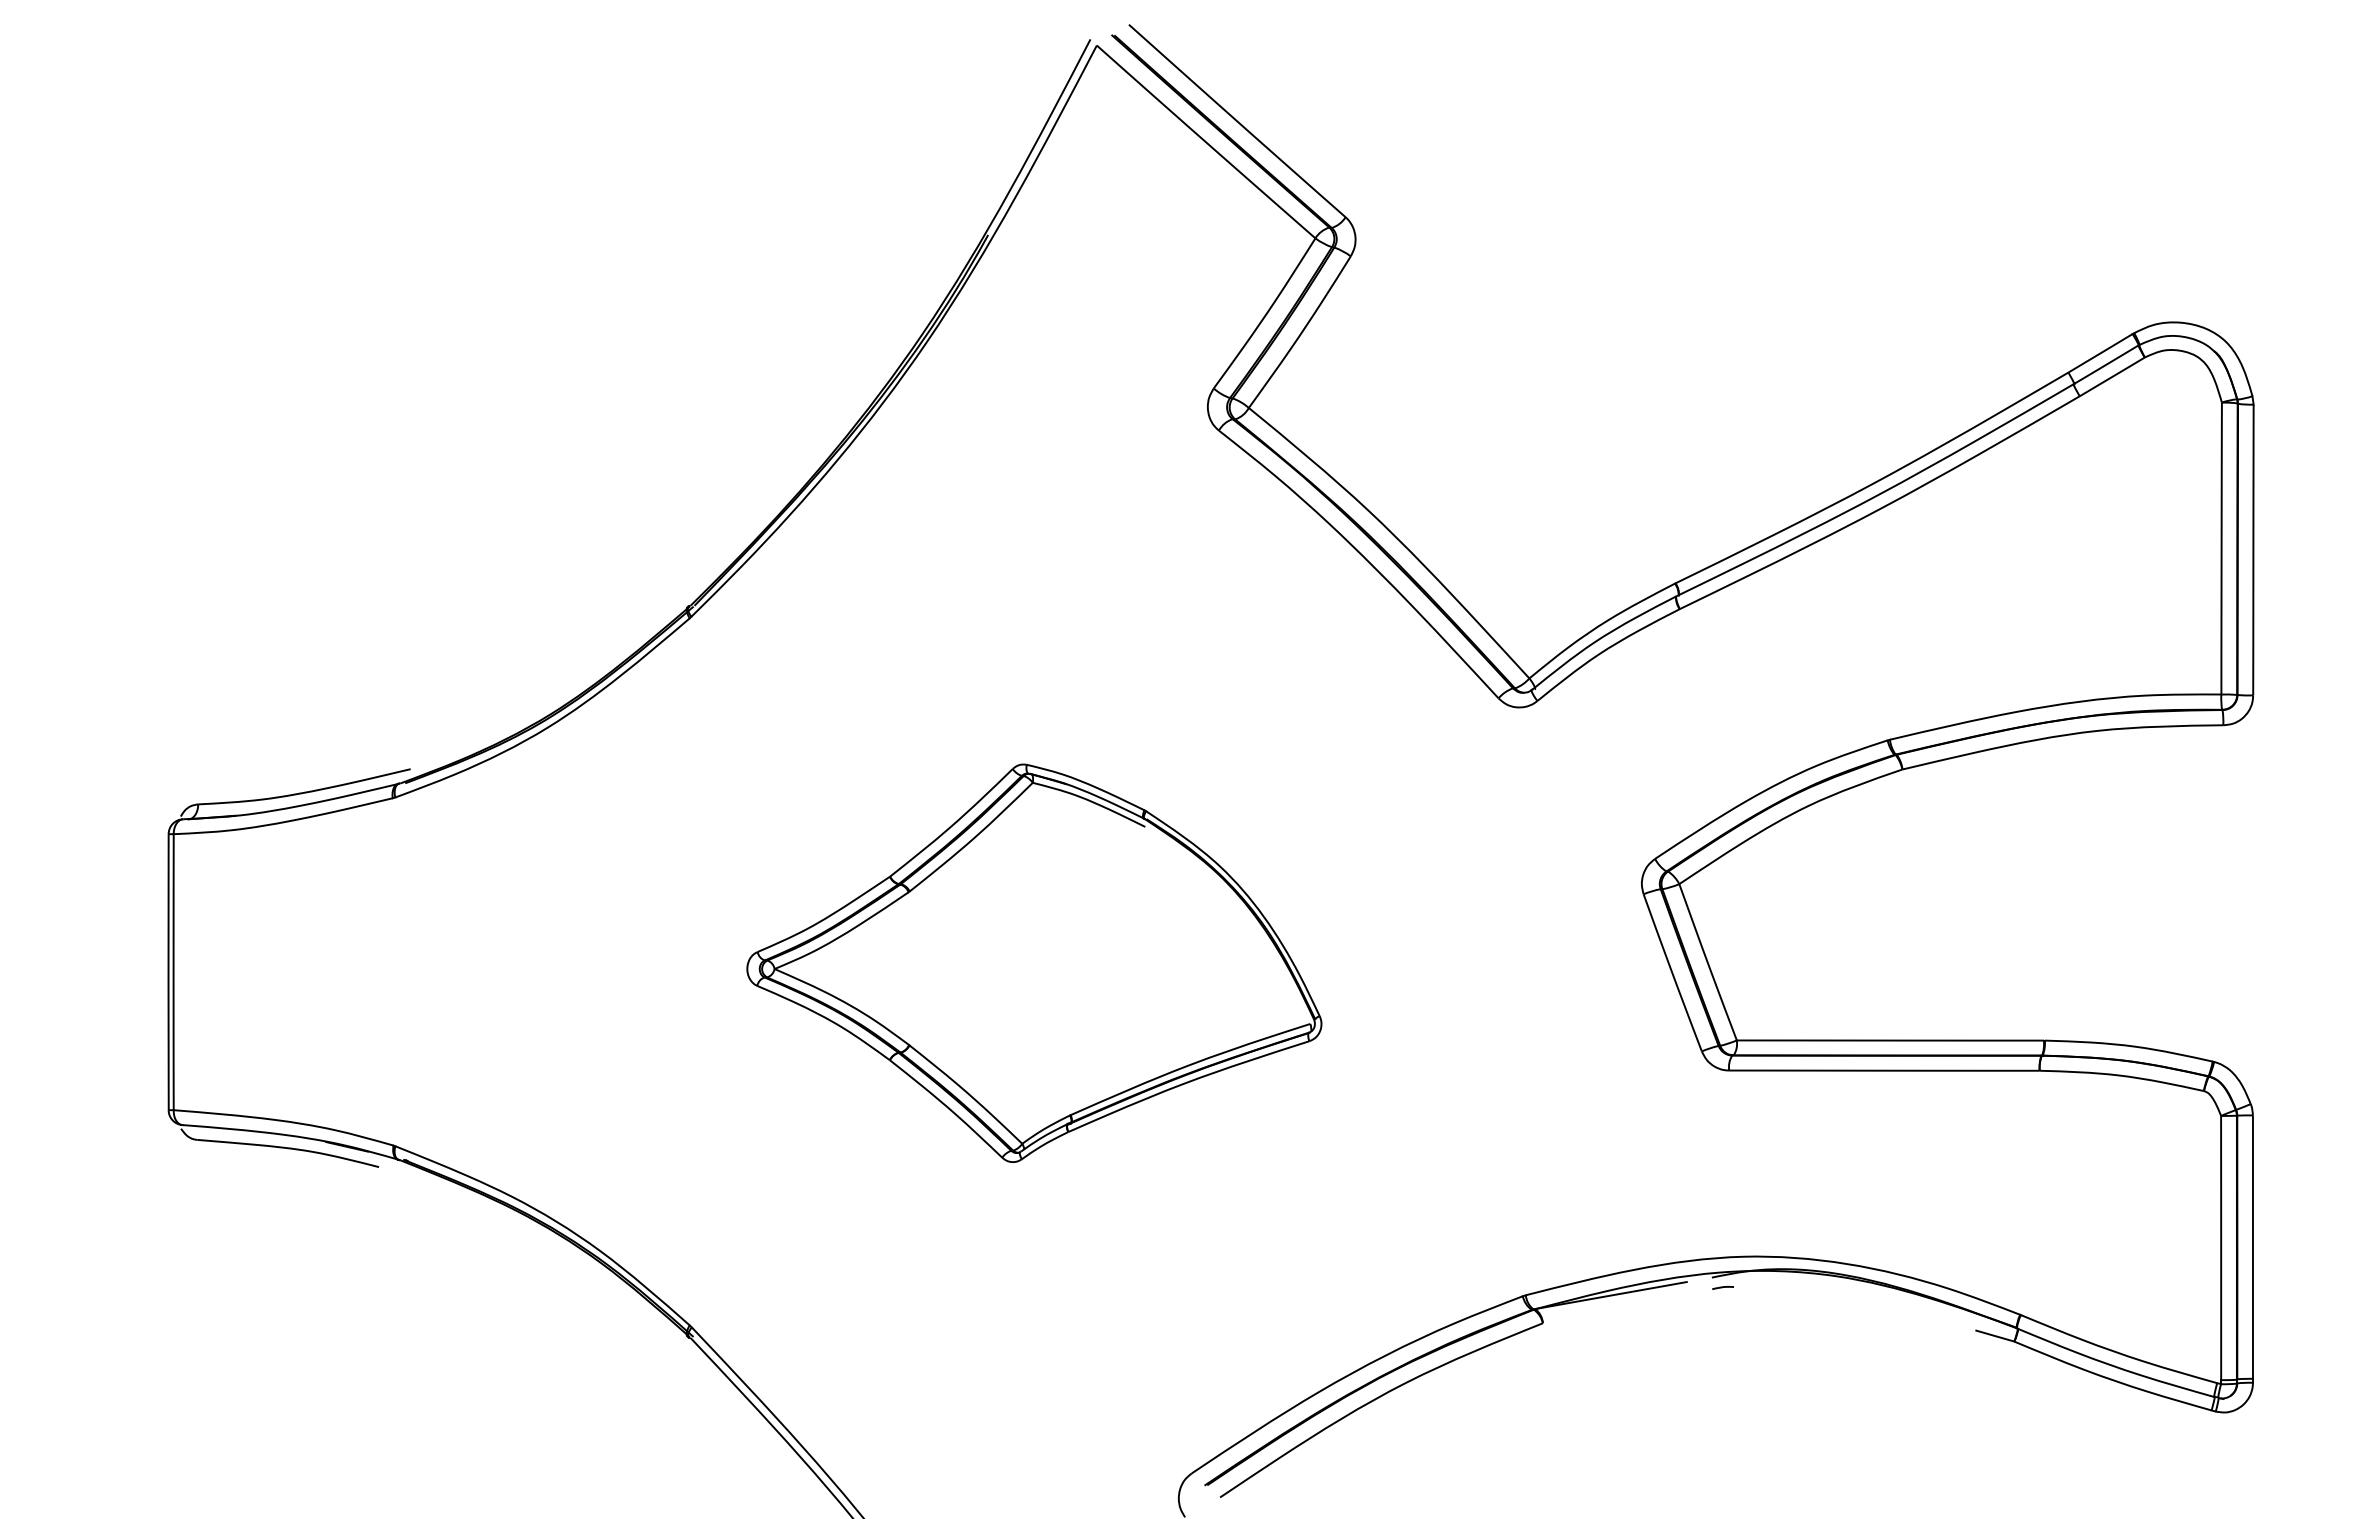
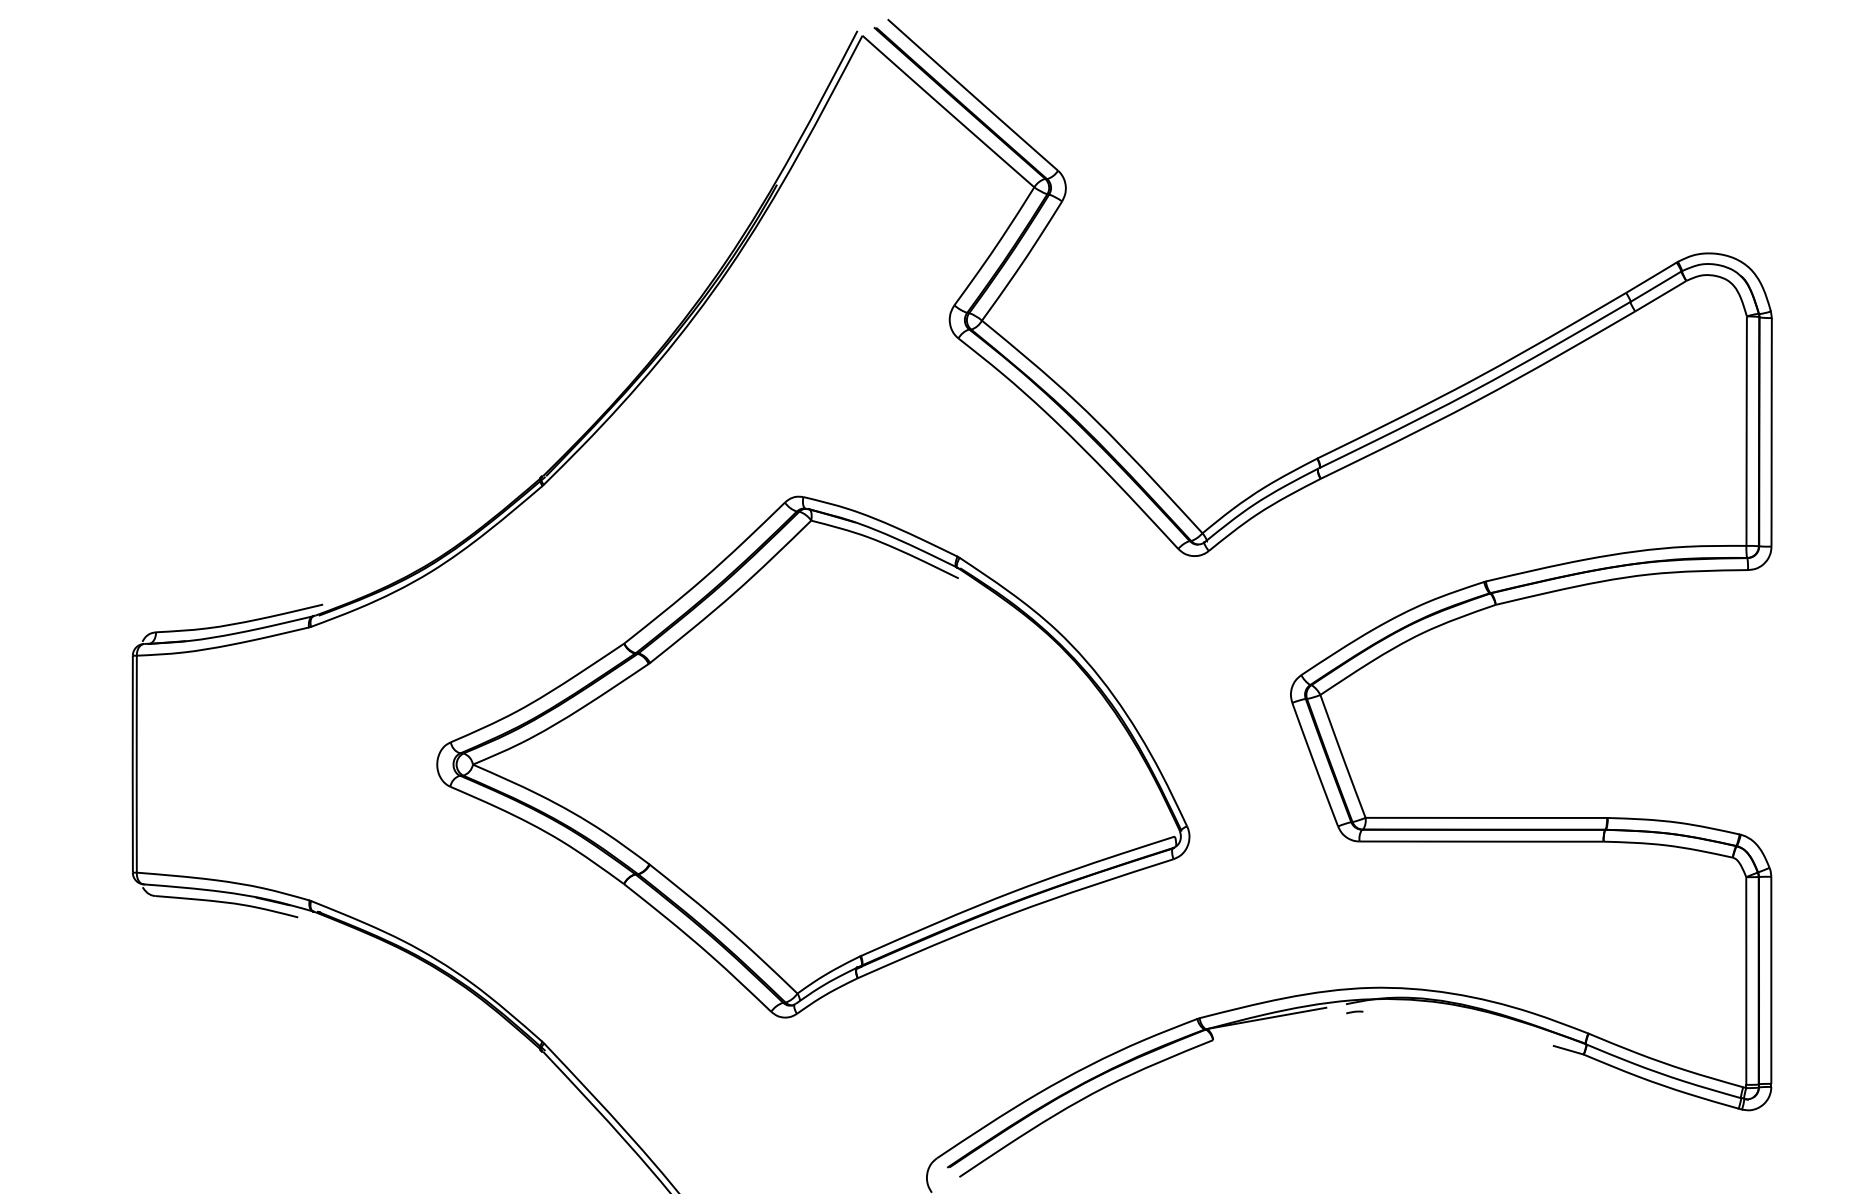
part: (1034, 963) -> (813, 757), size x1.67

